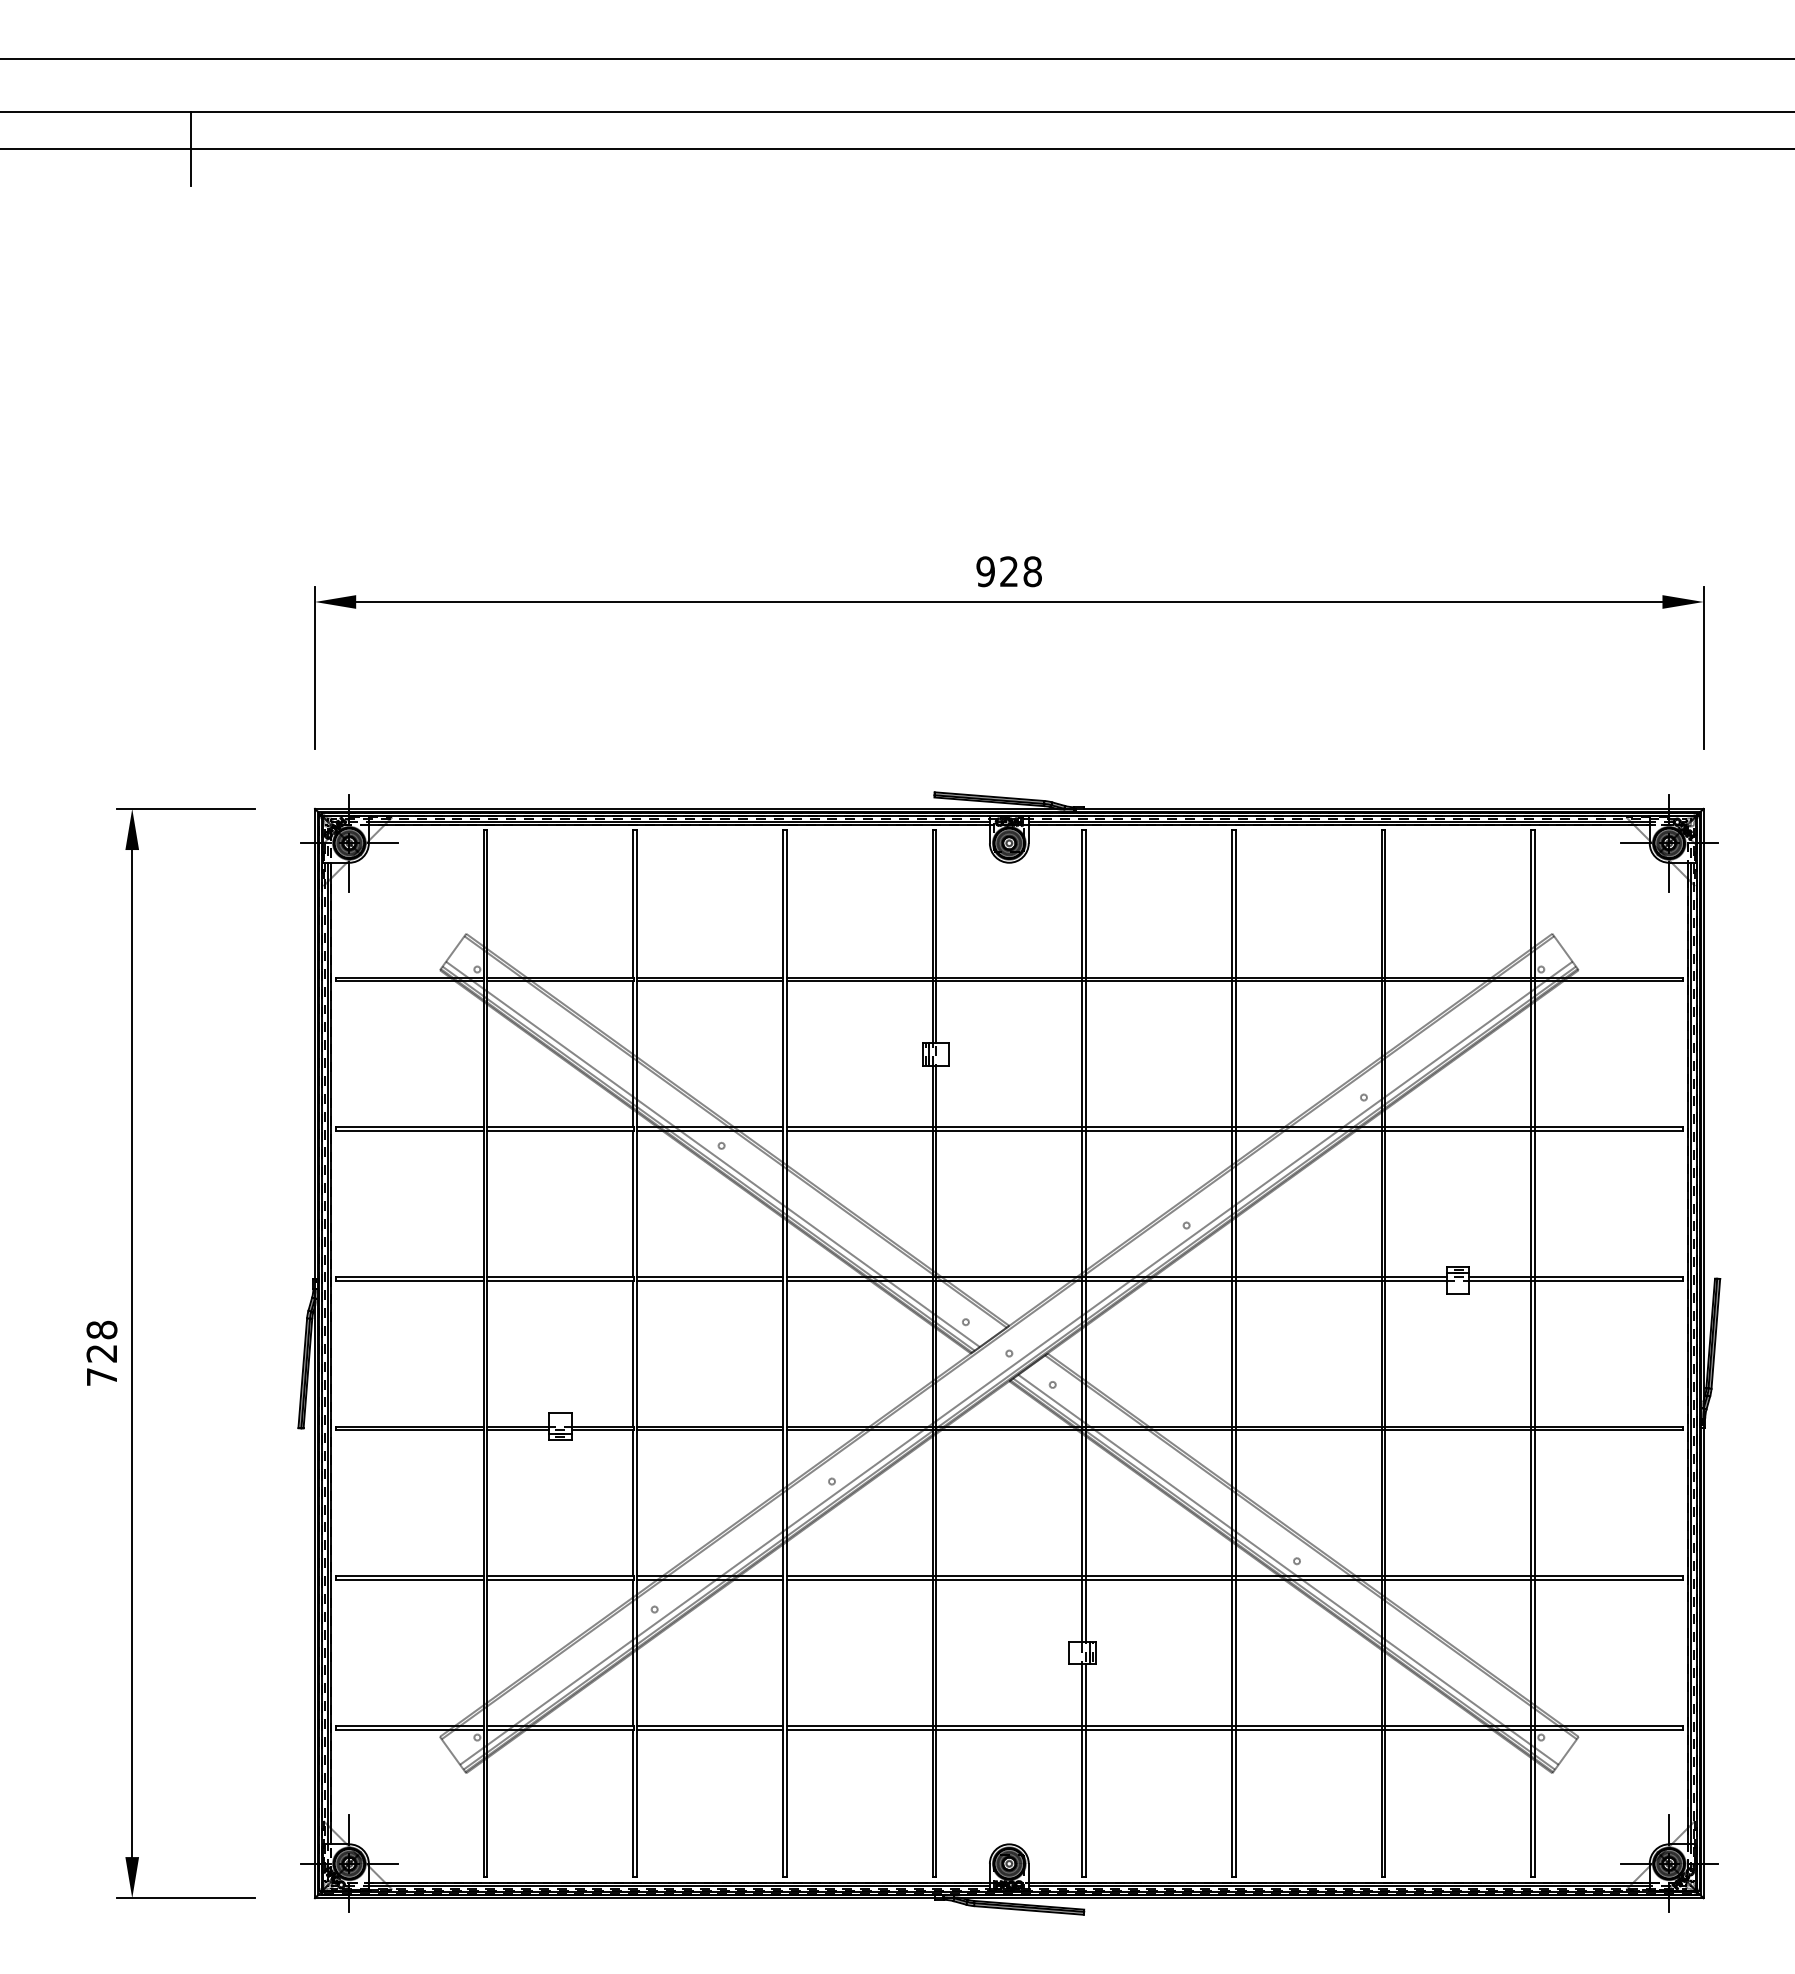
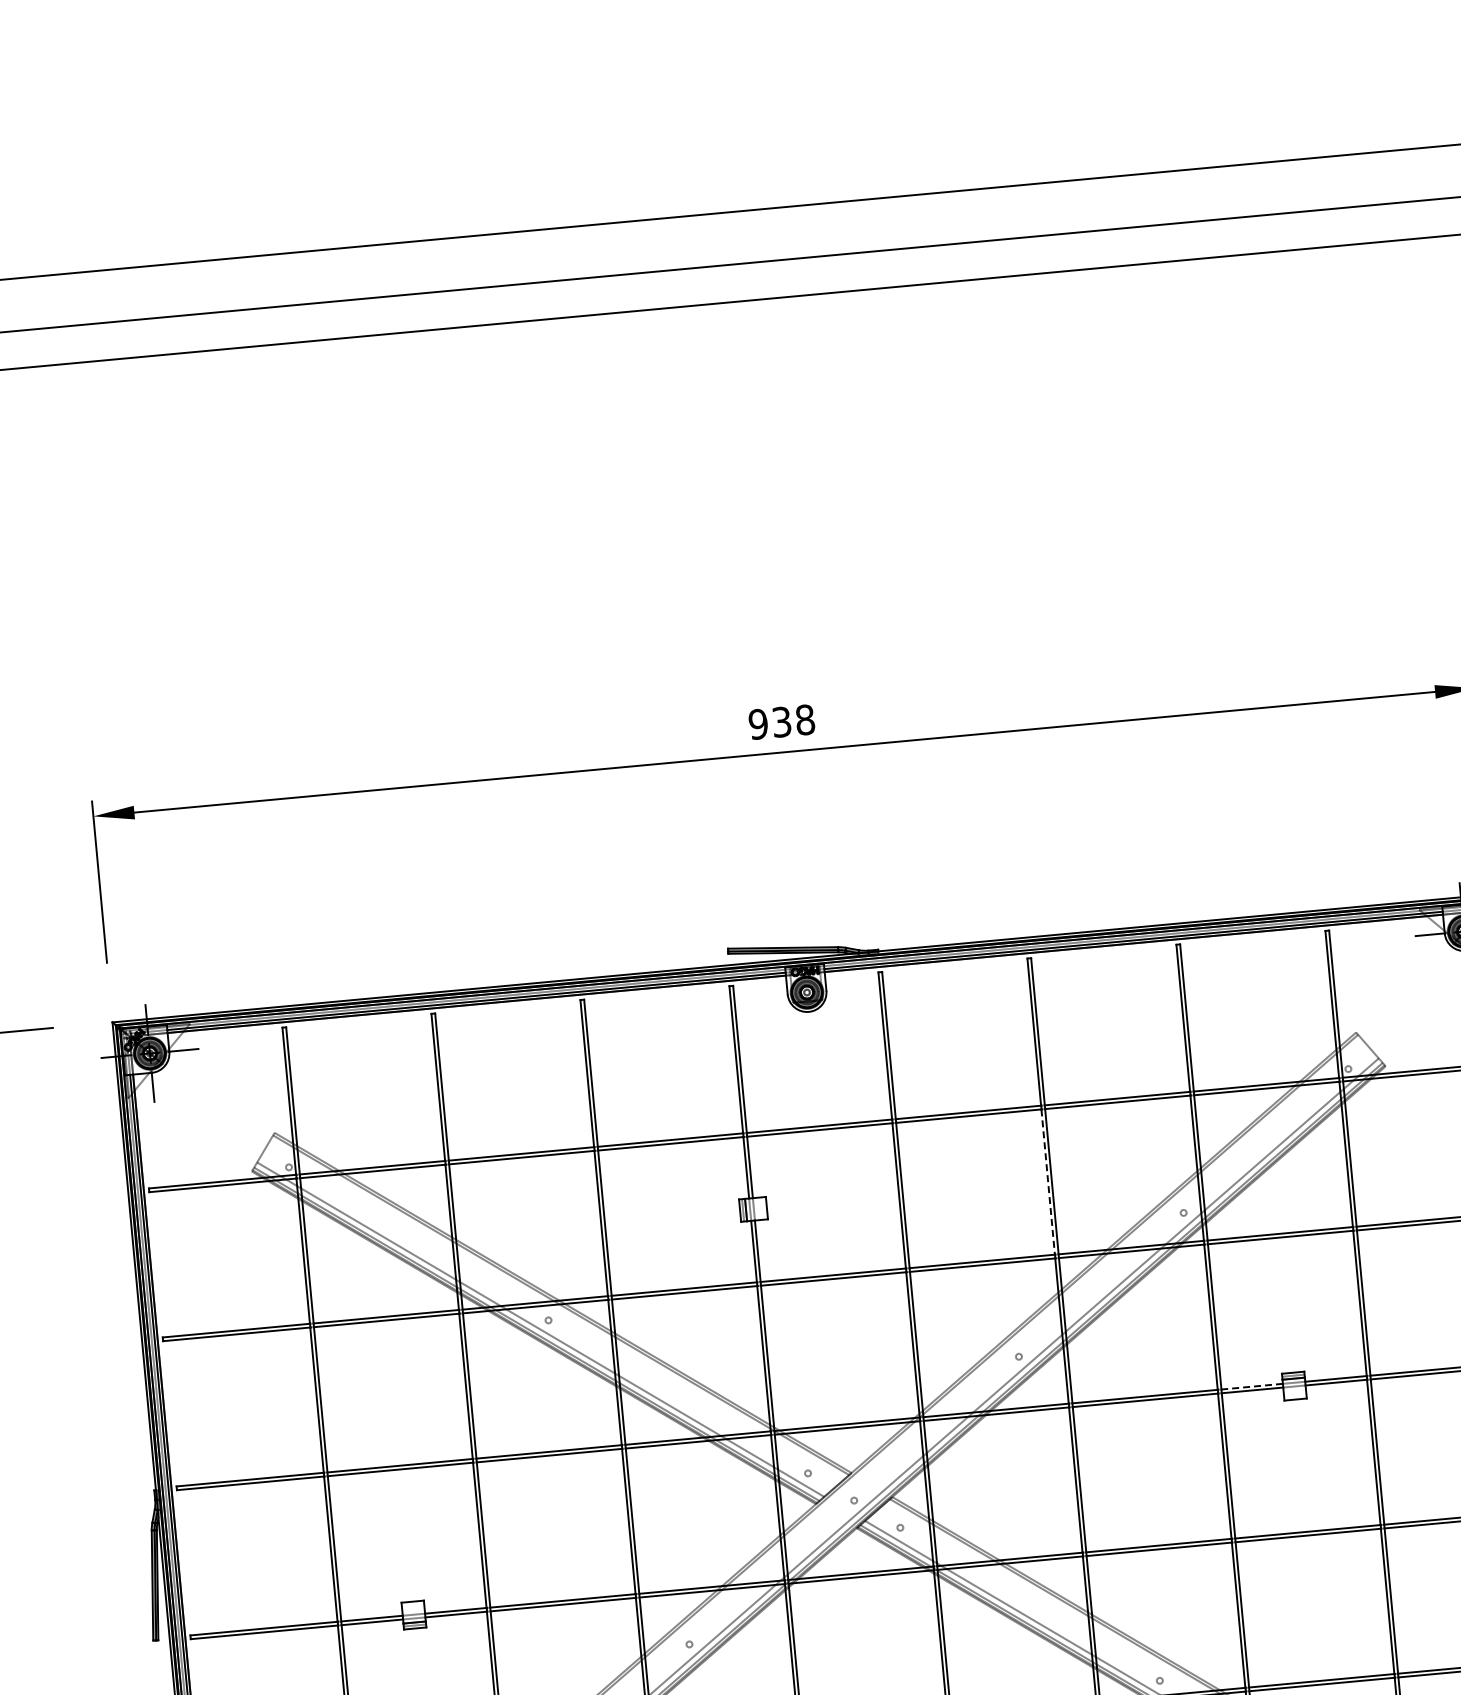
text: (1008, 571) -> (781, 721), 928 -> 938
line: (1231, 1054) -> (1047, 1182), solid -> dashed
line: (1416, 1276) -> (1252, 1386), solid -> dashed

